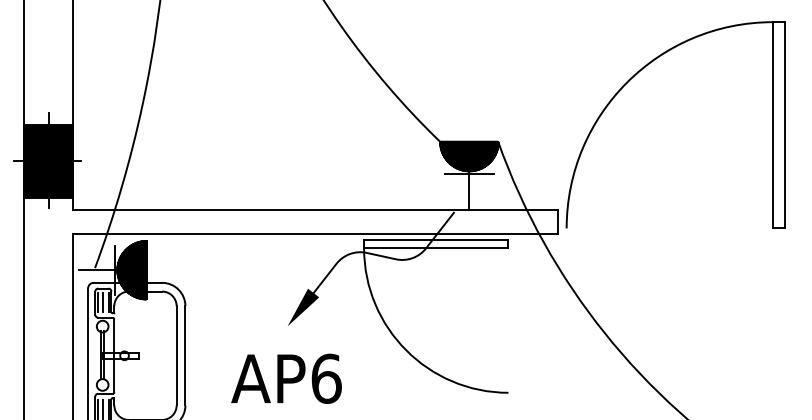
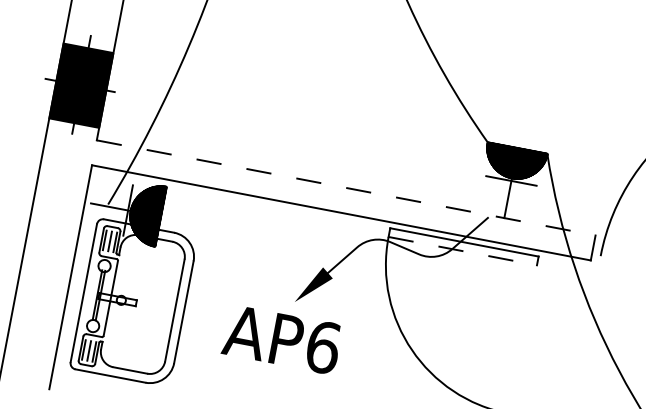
line: (315, 209) -> (346, 187), solid -> dashed
line: (436, 248) -> (462, 251), solid -> dashed
text: (286, 378) -> (282, 339), moved

